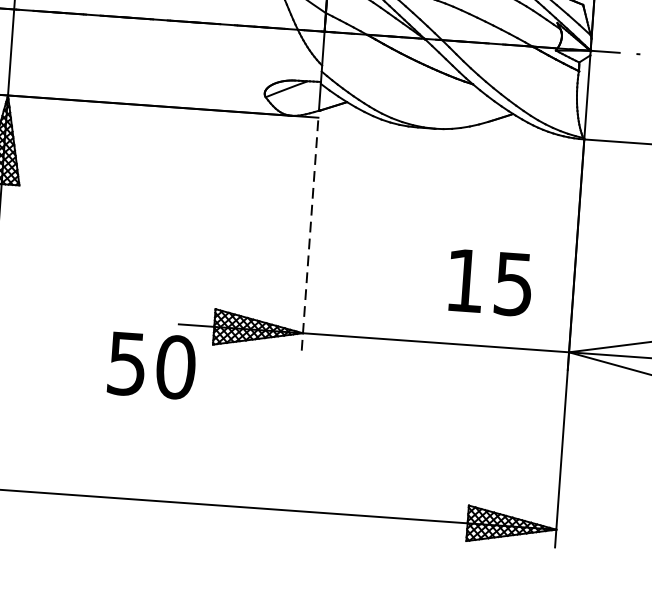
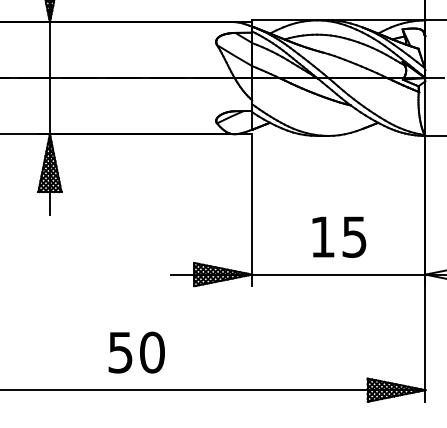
line: (310, 236) -> (252, 211), dashed -> solid
text: (490, 281) -> (339, 236), moved
text: (151, 365) -> (136, 352), moved

